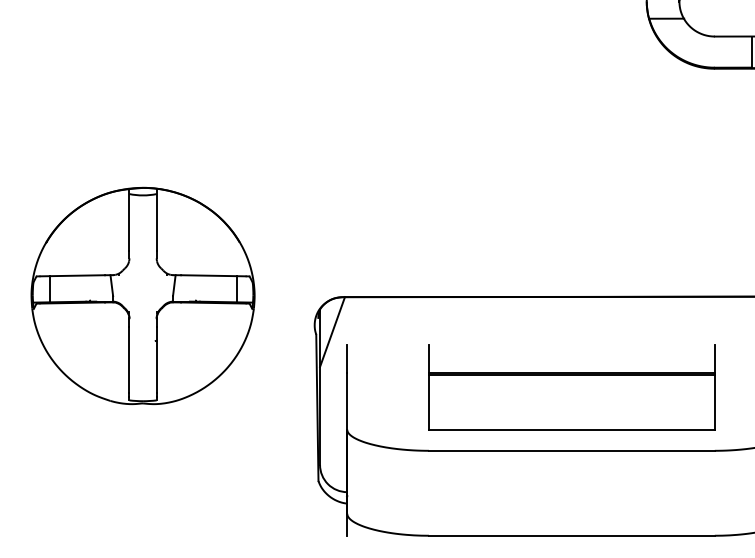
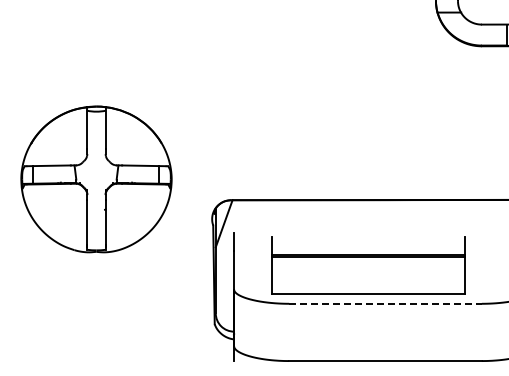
part: (143, 296) -> (96, 179), moved
part: (571, 388) -> (368, 265), moved
line: (573, 450) -> (386, 303), solid -> dashed

